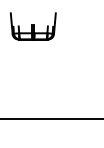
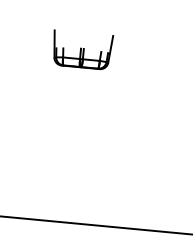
part: (33, 26) -> (82, 50), size x0.7

